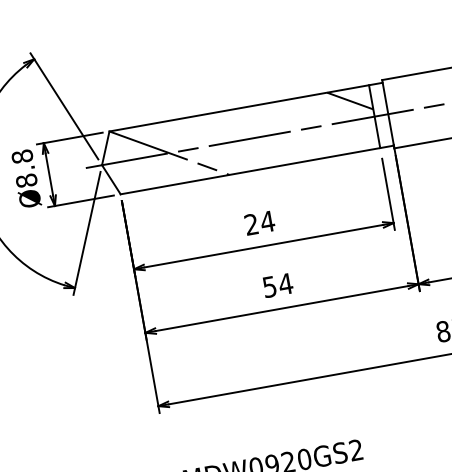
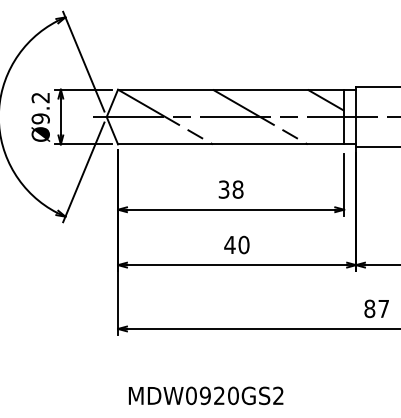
line: (277, 133) -> (259, 116), added
text: (24, 168) -> (40, 108), Ø8.8 -> Ø9.2
text: (258, 223) -> (230, 189), 24 -> 38
text: (277, 285) -> (236, 244), 54 -> 40

